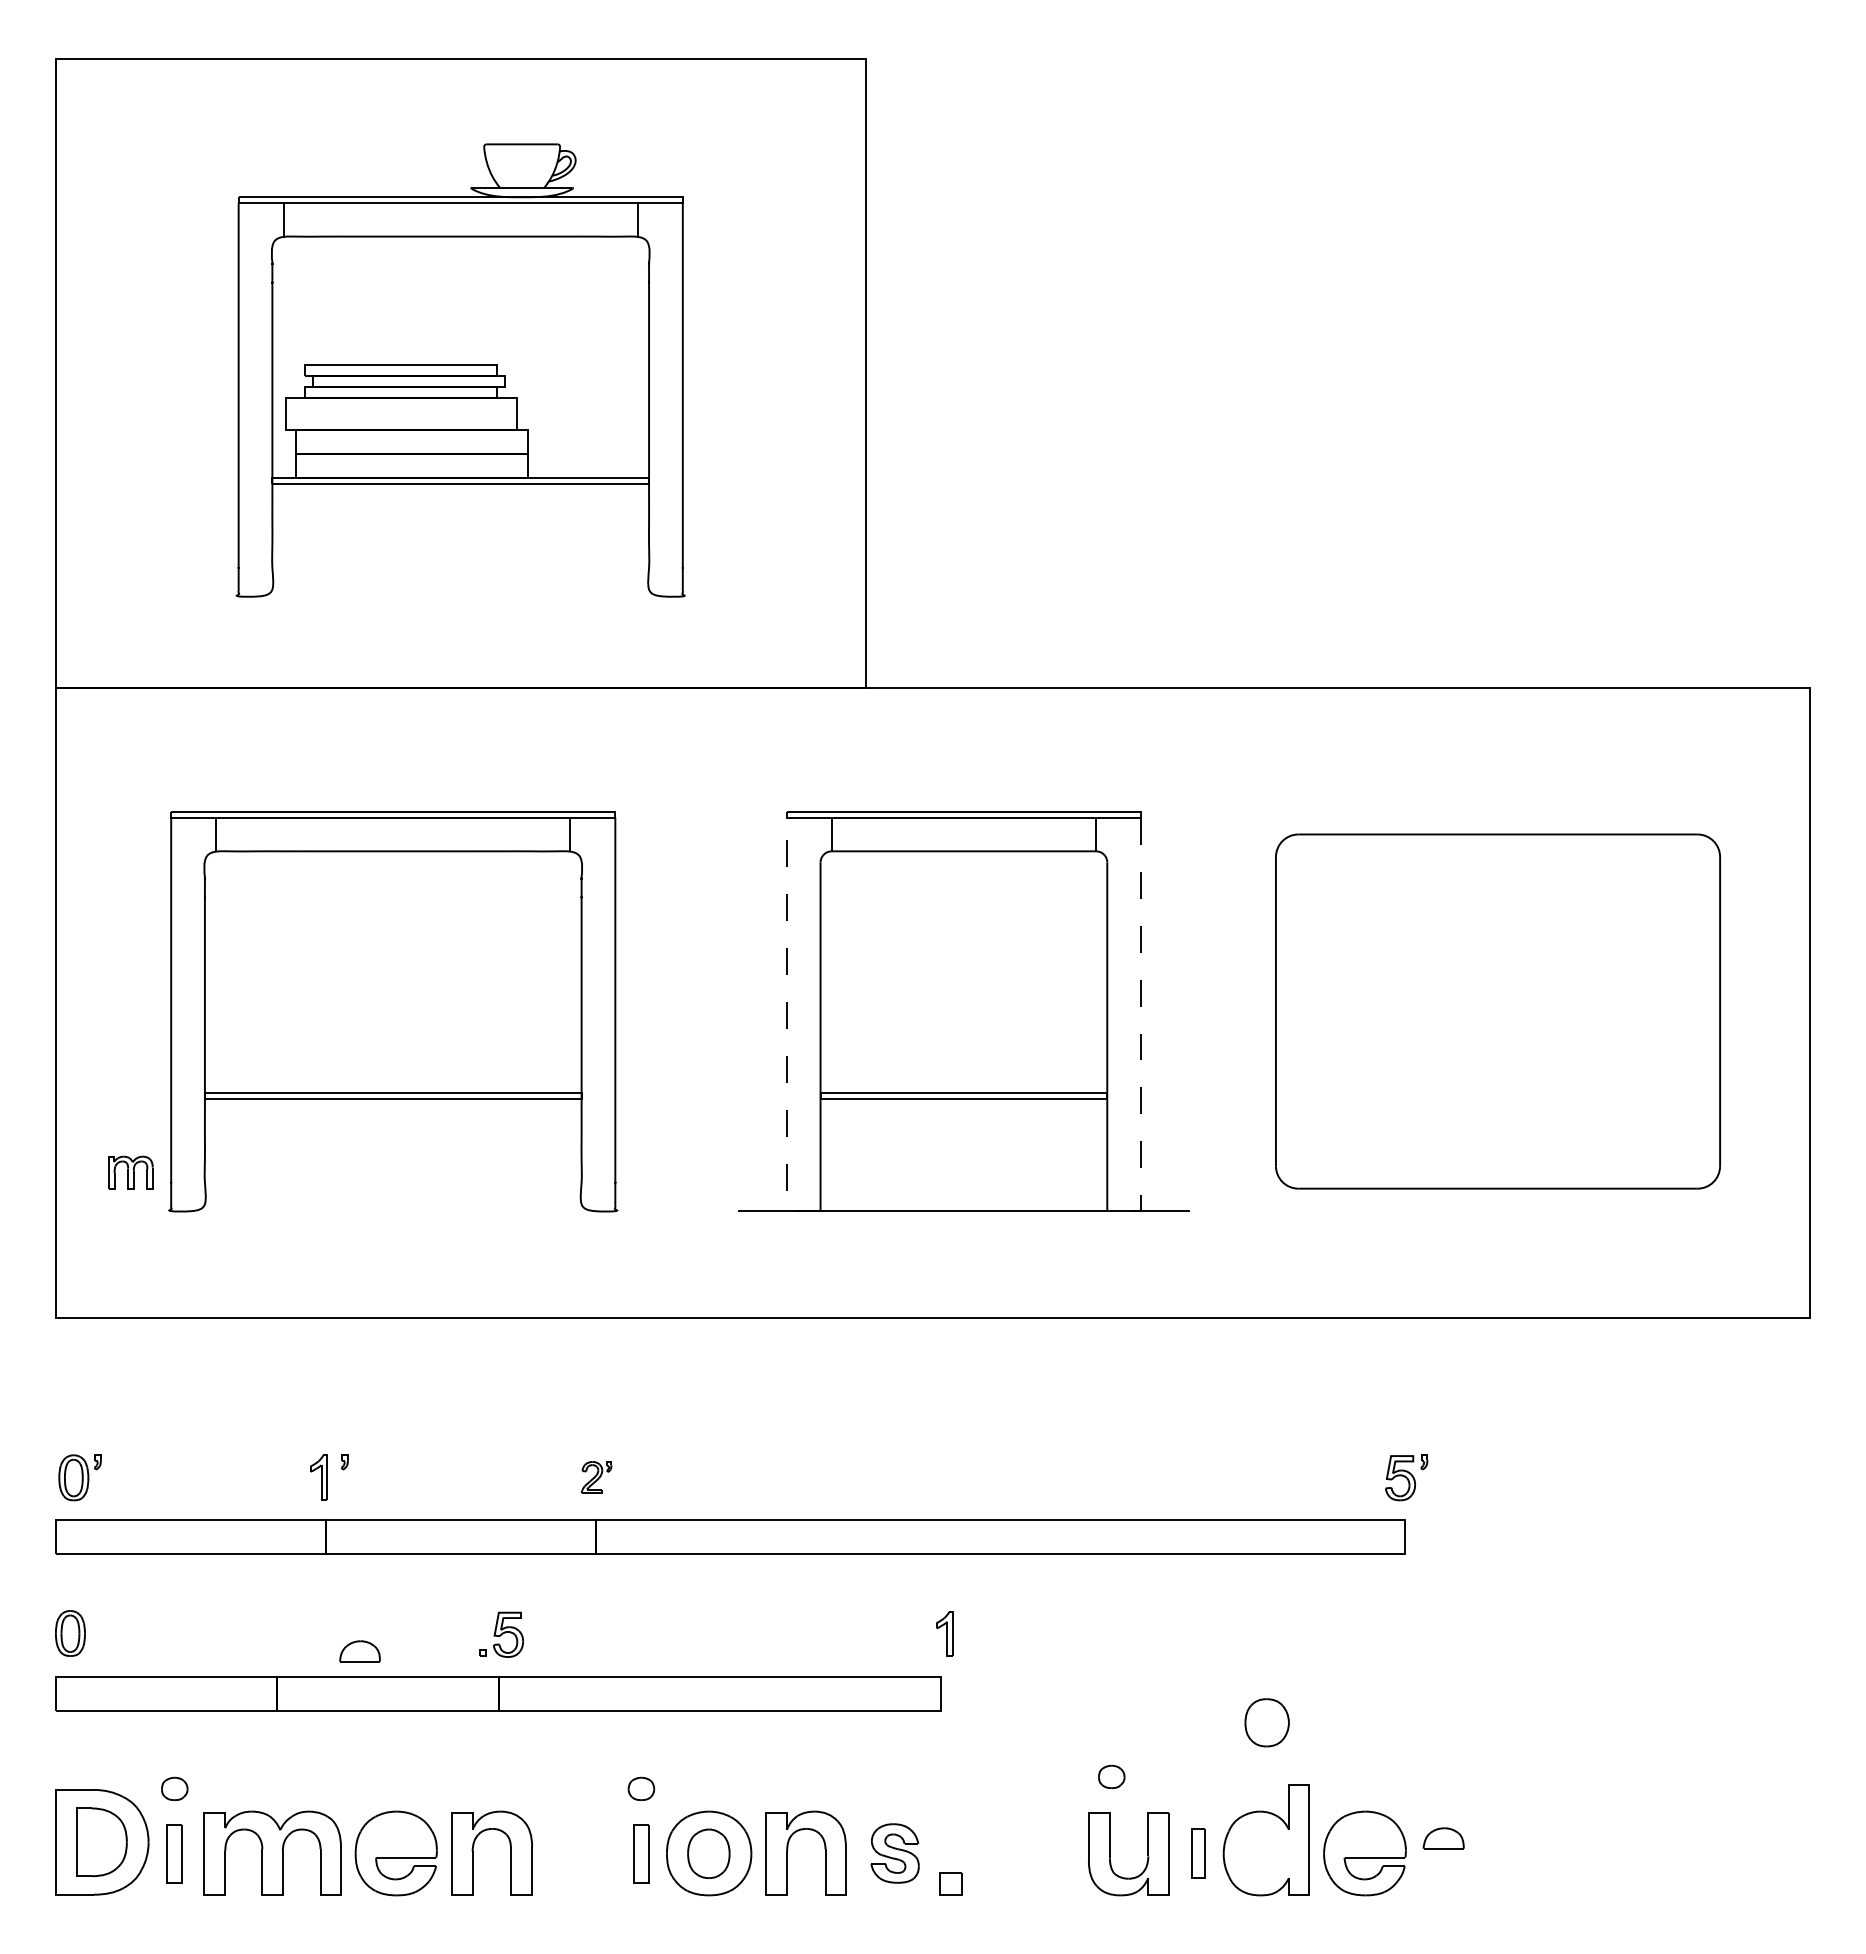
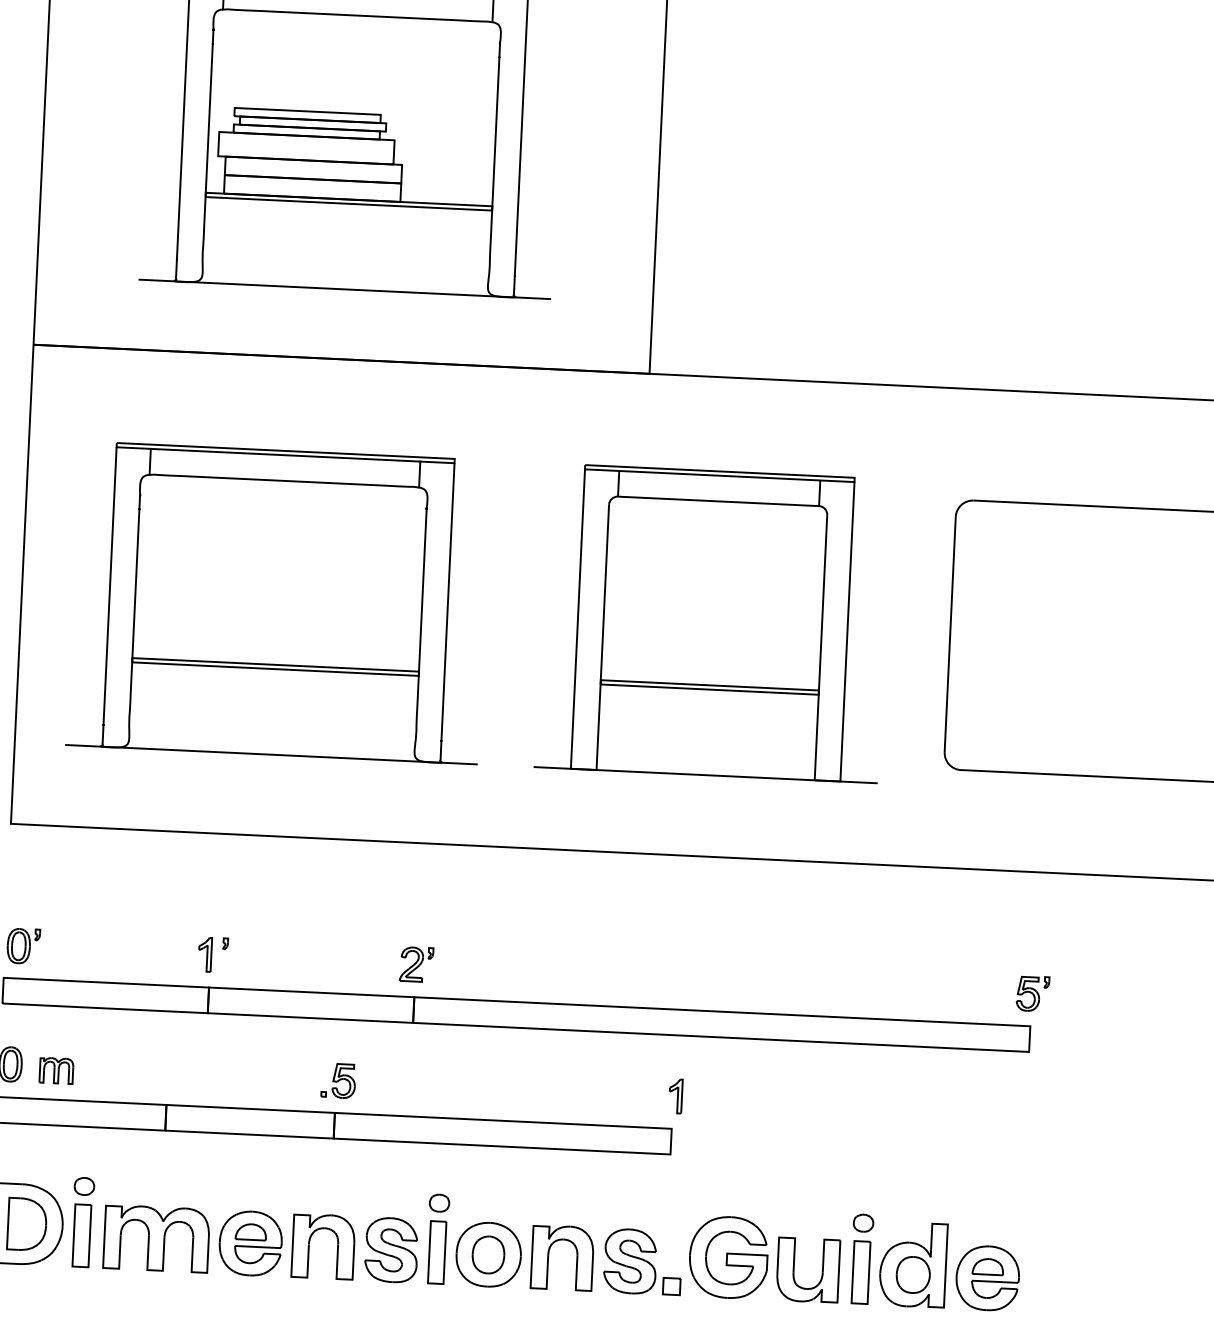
line: (460, 596) -> (344, 289), added
line: (786, 1031) -> (577, 632), dashed -> solid
line: (1141, 1032) -> (847, 645), dashed -> solid
part: (130, 1172) -> (56, 1070), moved
line: (393, 1211) -> (271, 754), added
part: (596, 1477) -> (416, 964), size x1.43
part: (359, 1651) -> (250, 1232), moved
part: (1266, 1722) -> (912, 1274), moved
part: (1111, 1776) -> (863, 1222), moved
part: (1443, 1838) -> (987, 1266), moved
part: (1023, 1842) -> (728, 1257), added
part: (174, 1853) -> (81, 1235), size x1.43
part: (581, 1853) -> (391, 1250), added
part: (641, 1853) -> (437, 1252), size x1.43
part: (894, 1853) -> (629, 1261), size x1.43
part: (1198, 1853) -> (861, 1272), size x1.67

